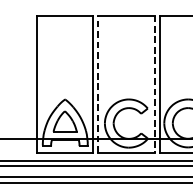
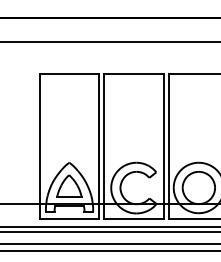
line: (98, 84) -> (104, 146), dashed -> solid
line: (155, 84) -> (164, 147), dashed -> solid

